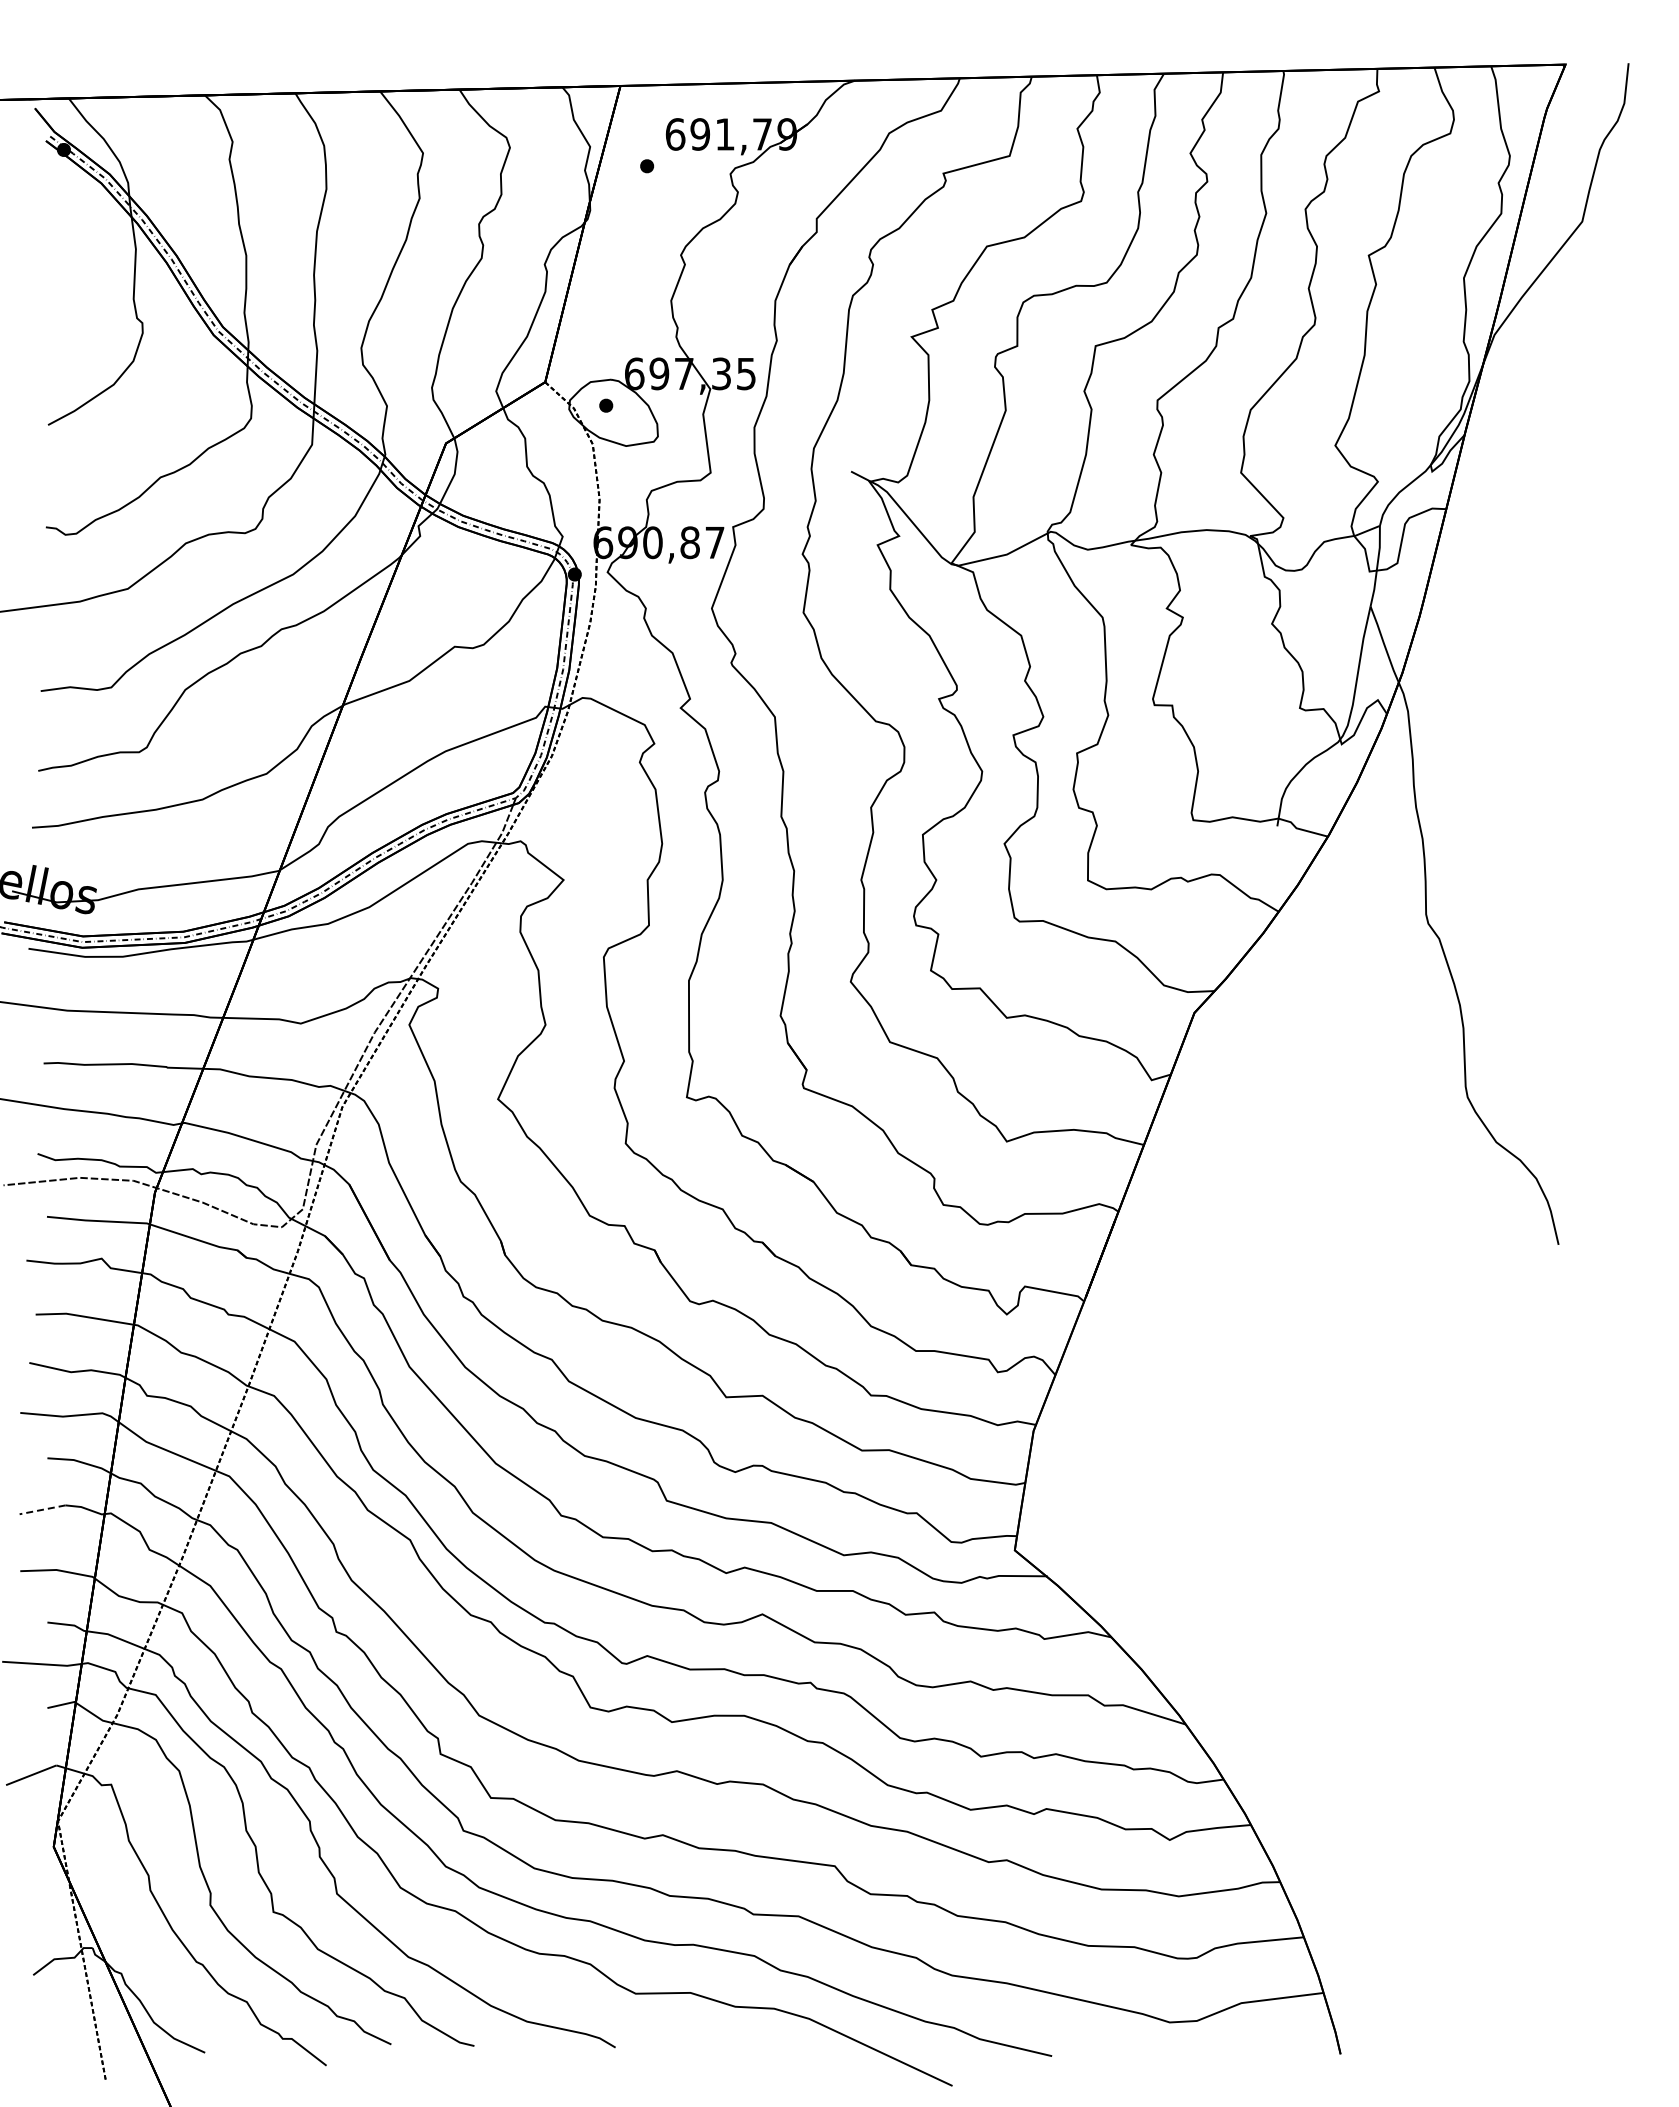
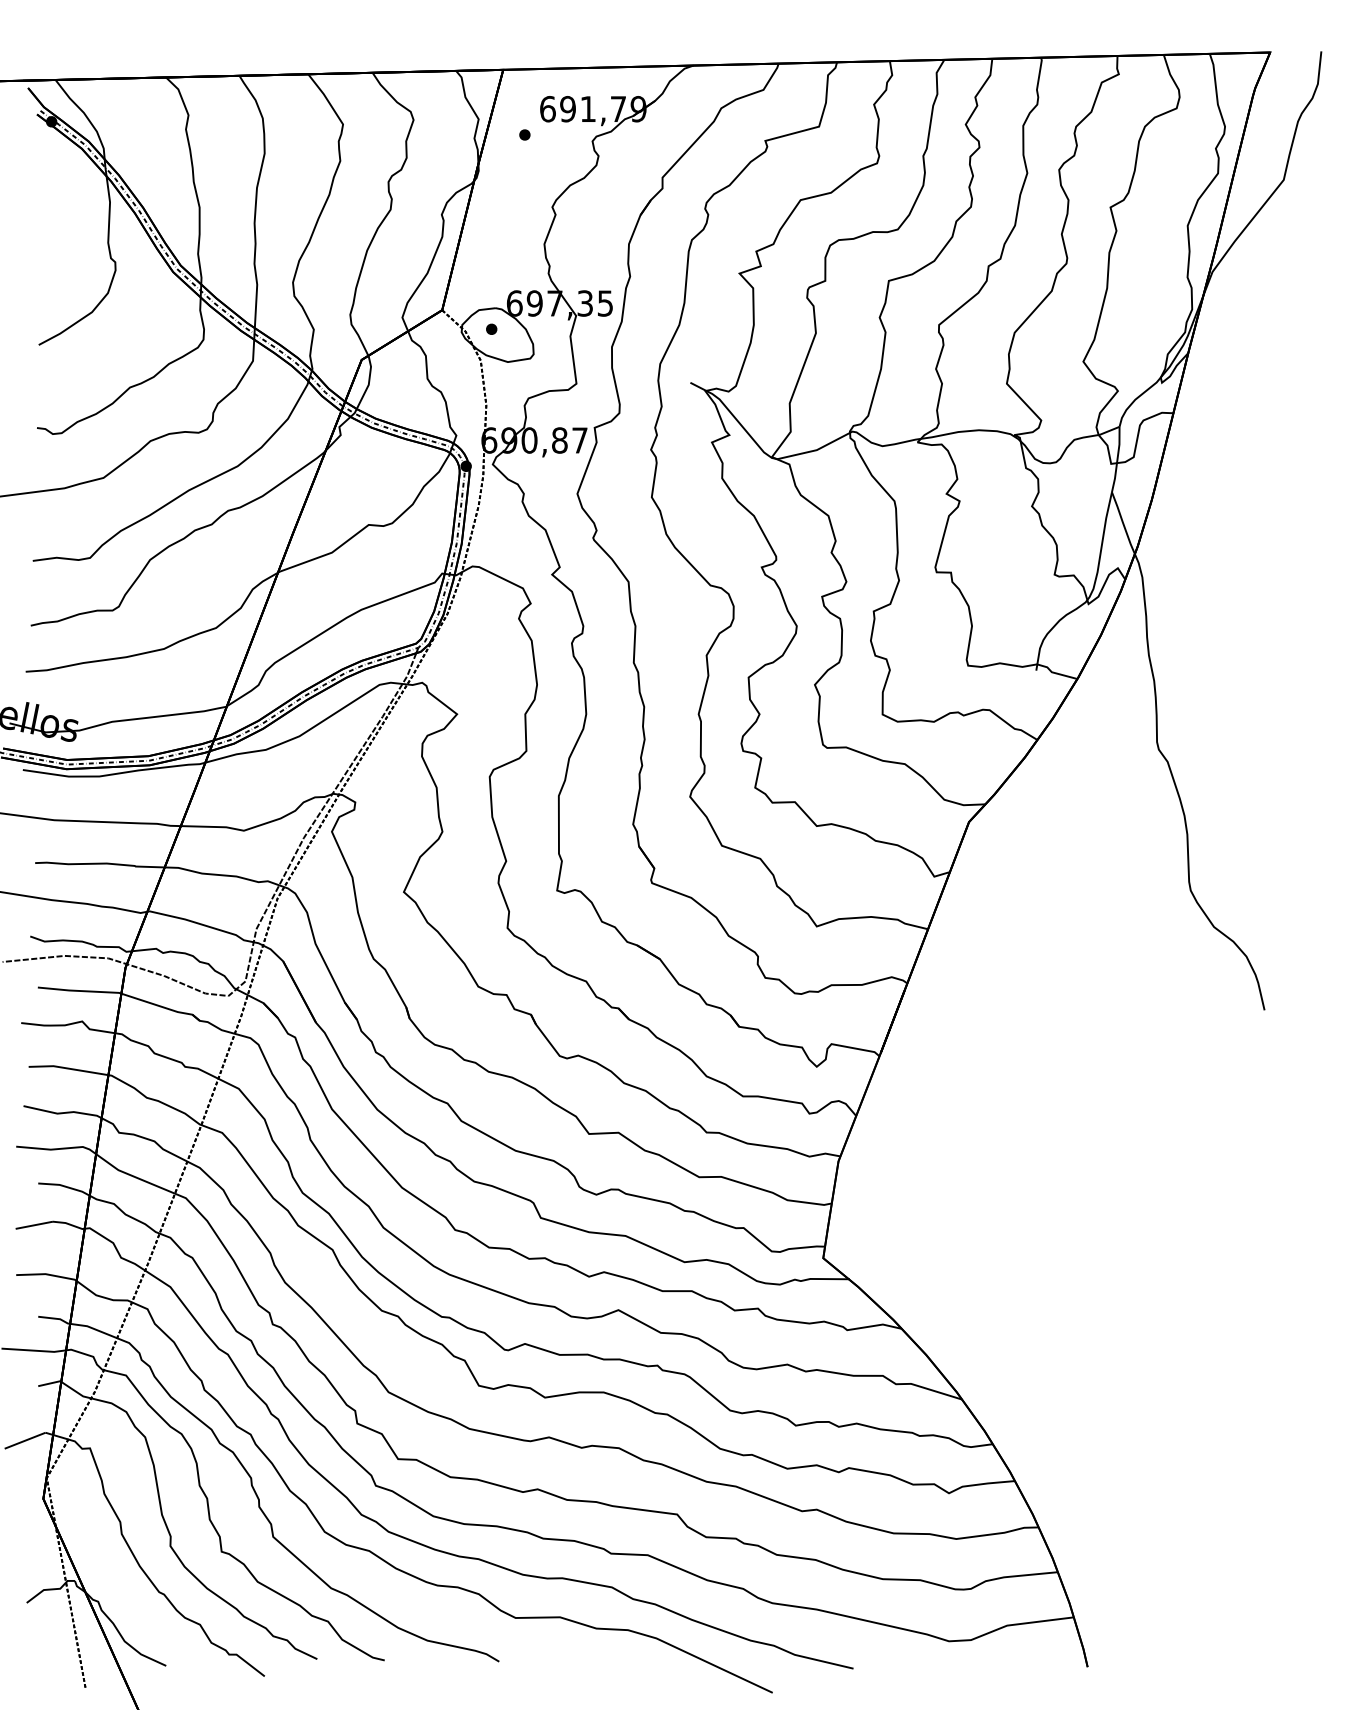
line: (42, 1509) -> (34, 1225), dashed -> solid

